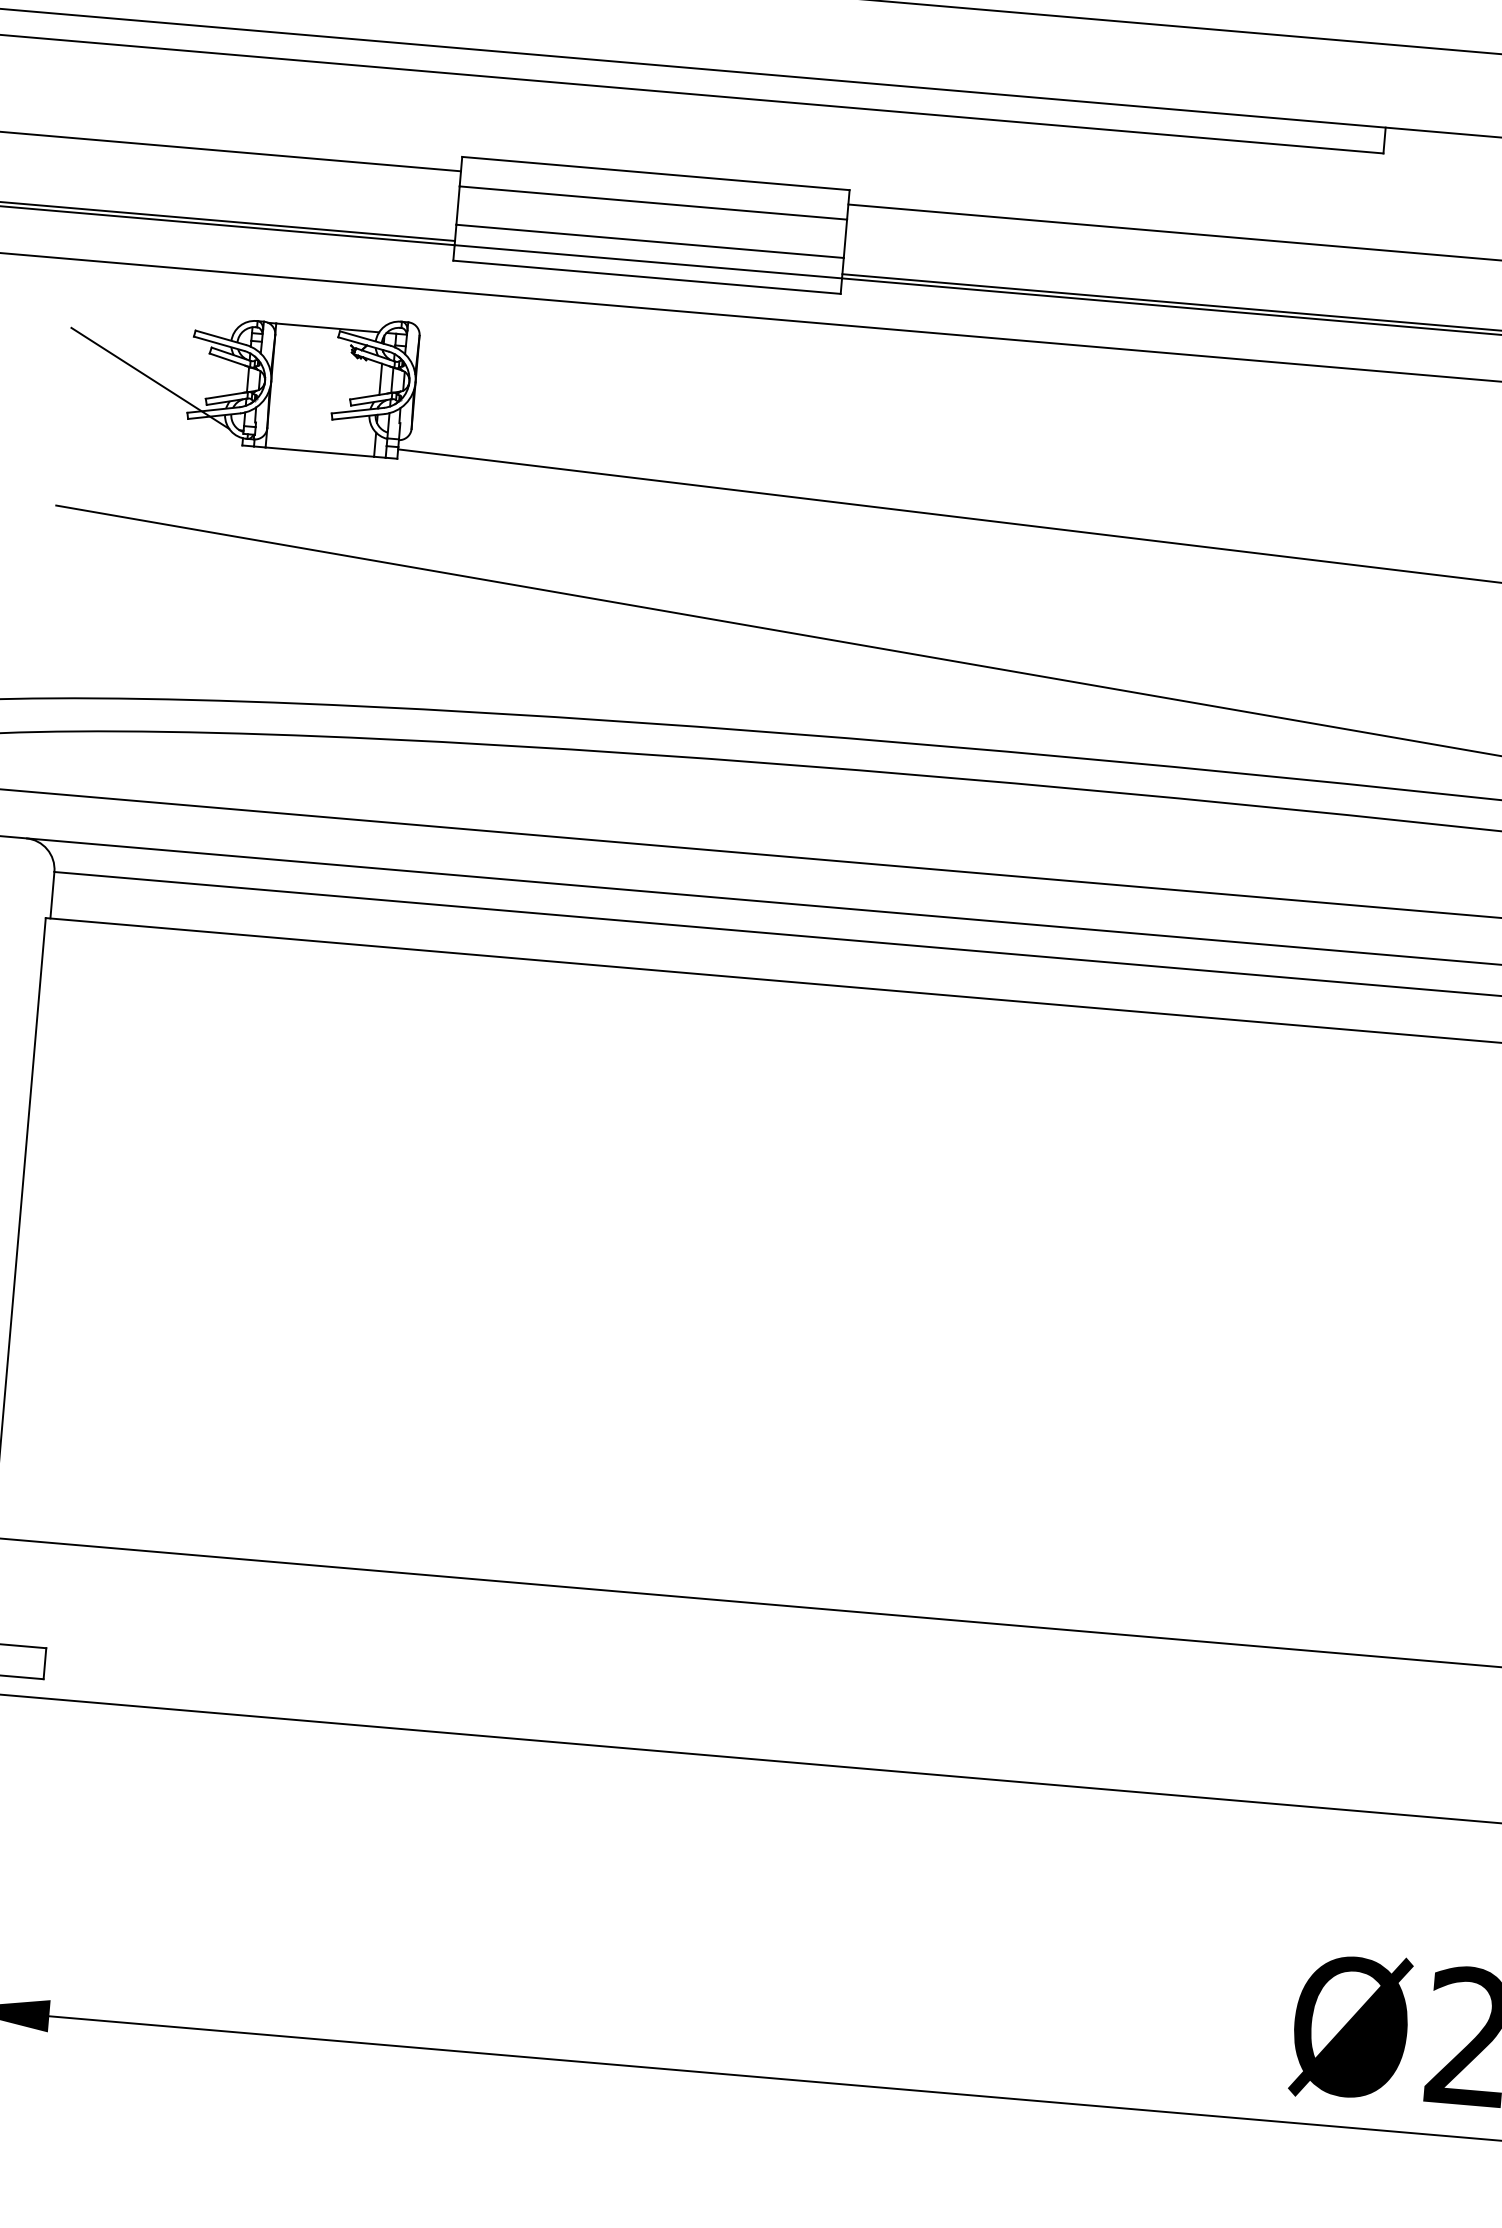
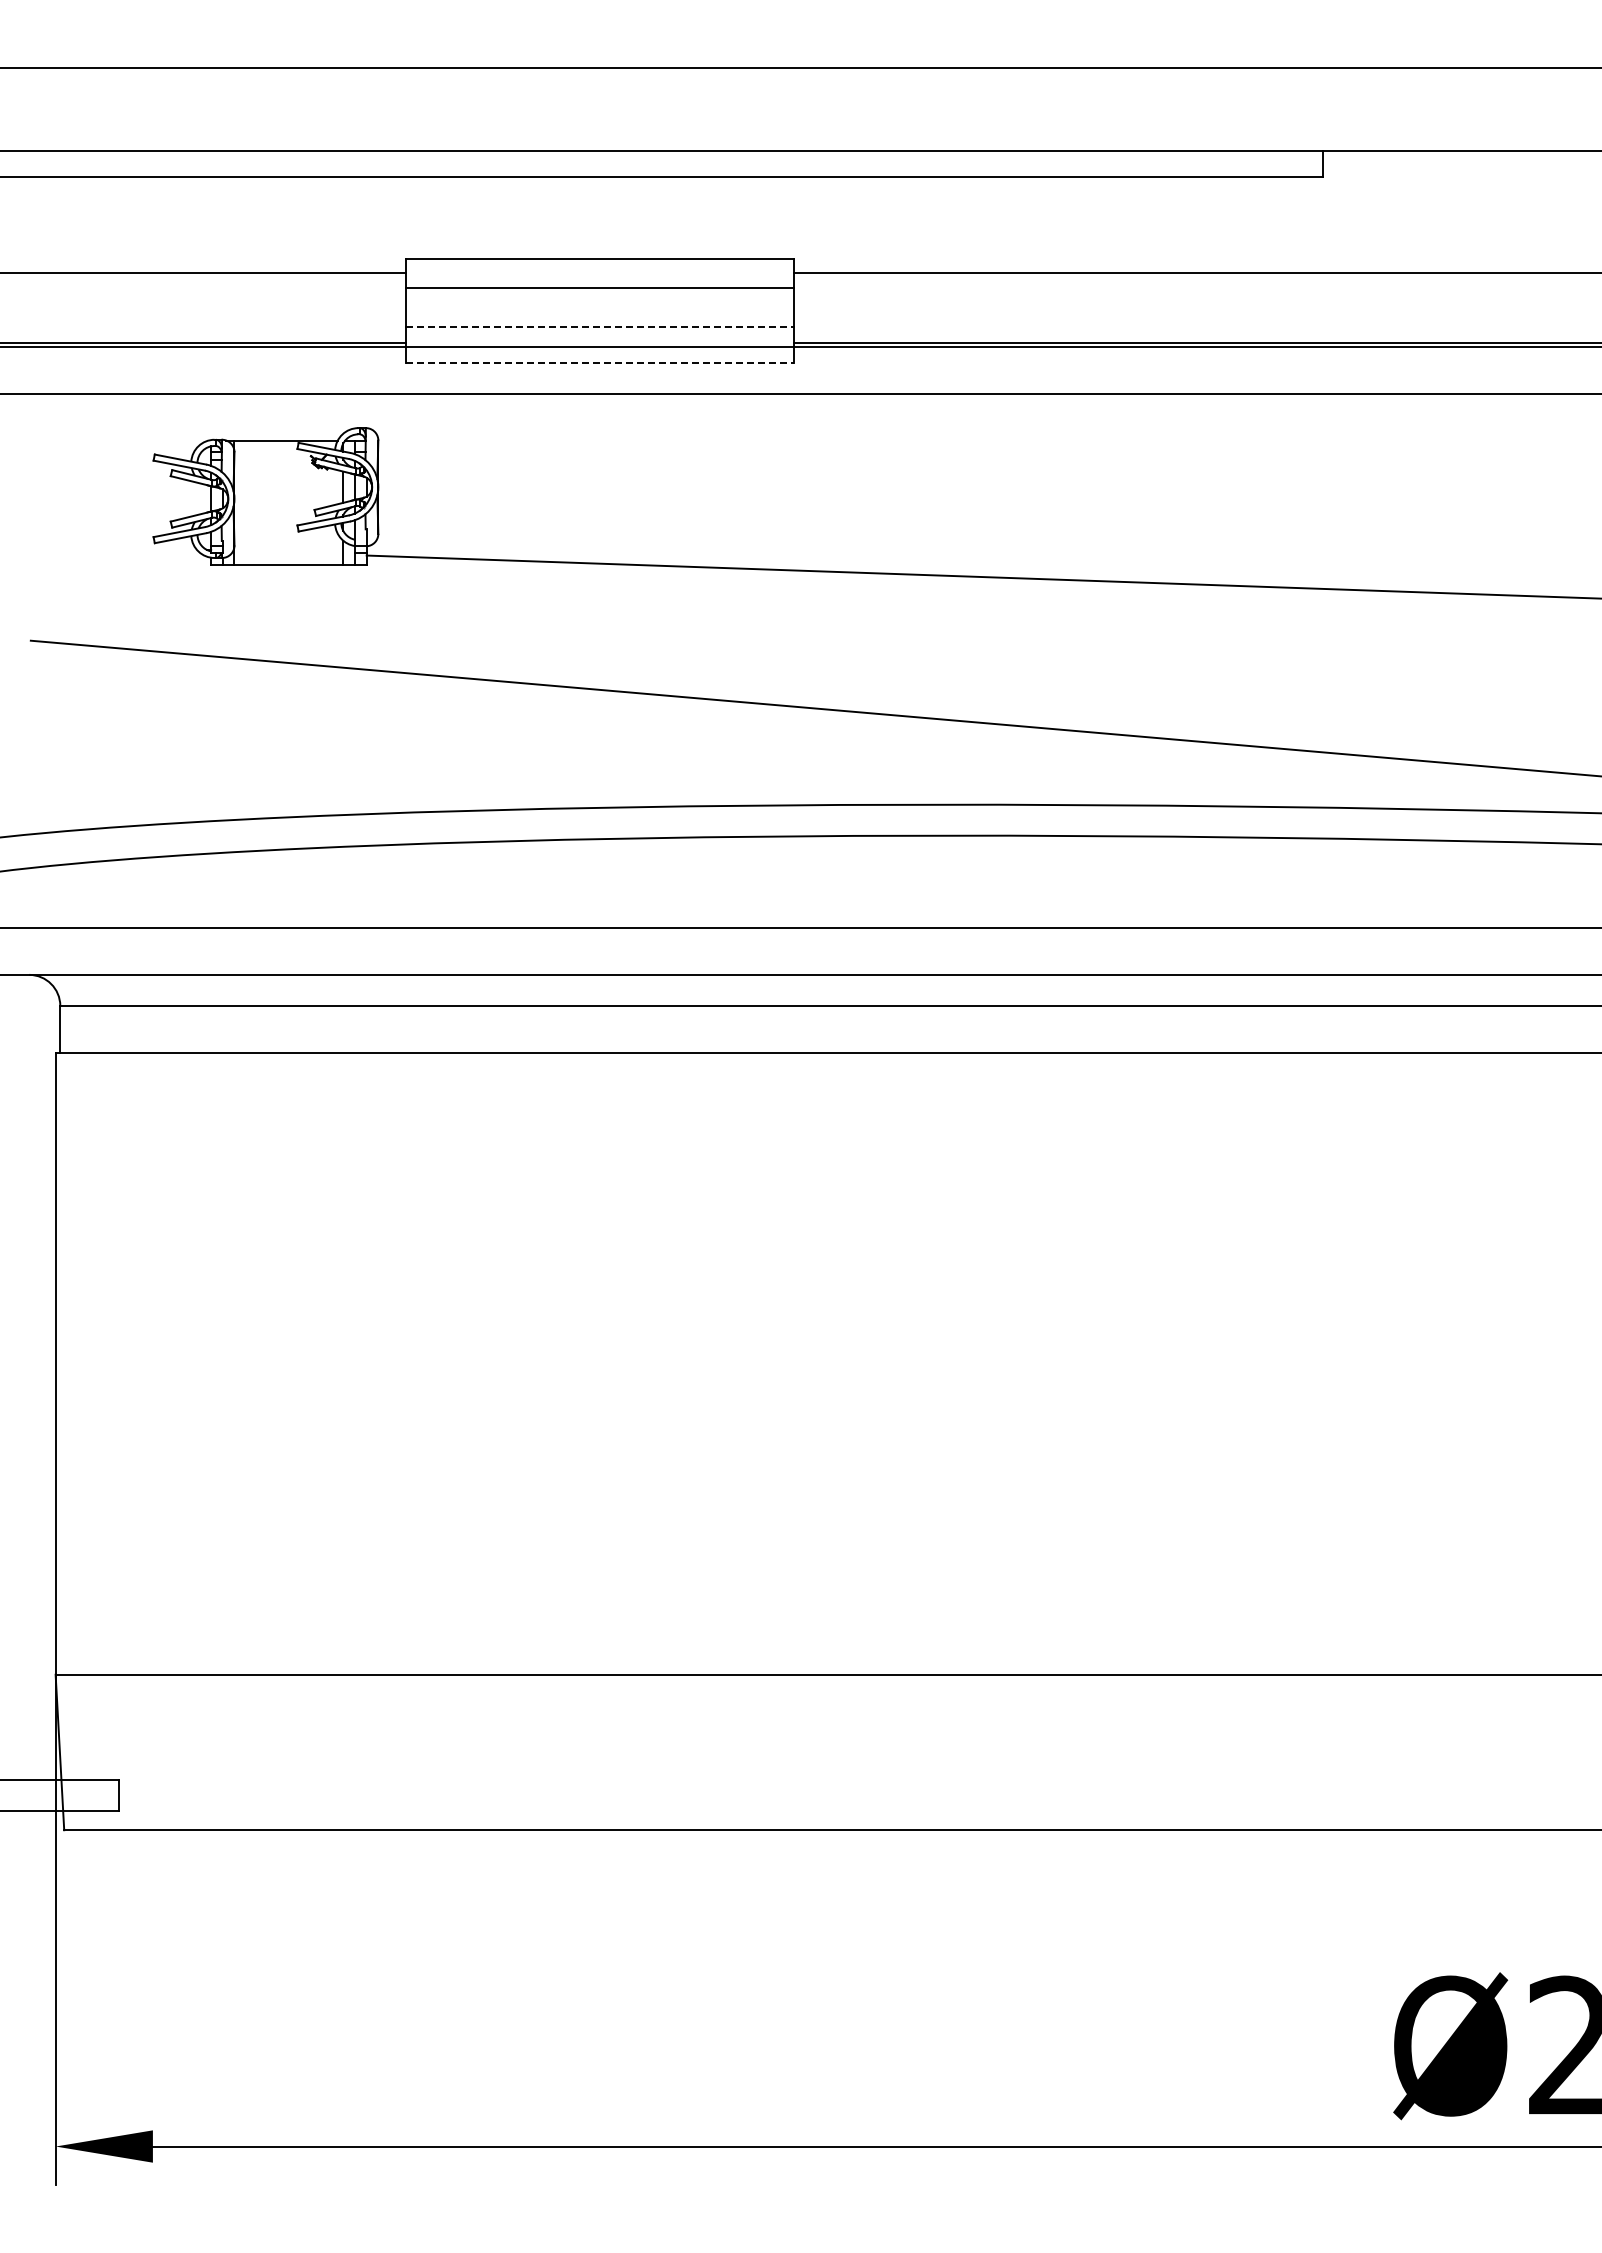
line: (650, 241) -> (600, 326), solid -> dashed
line: (647, 276) -> (600, 362), solid -> dashed
line: (150, 377) -> (113, 505), removed

